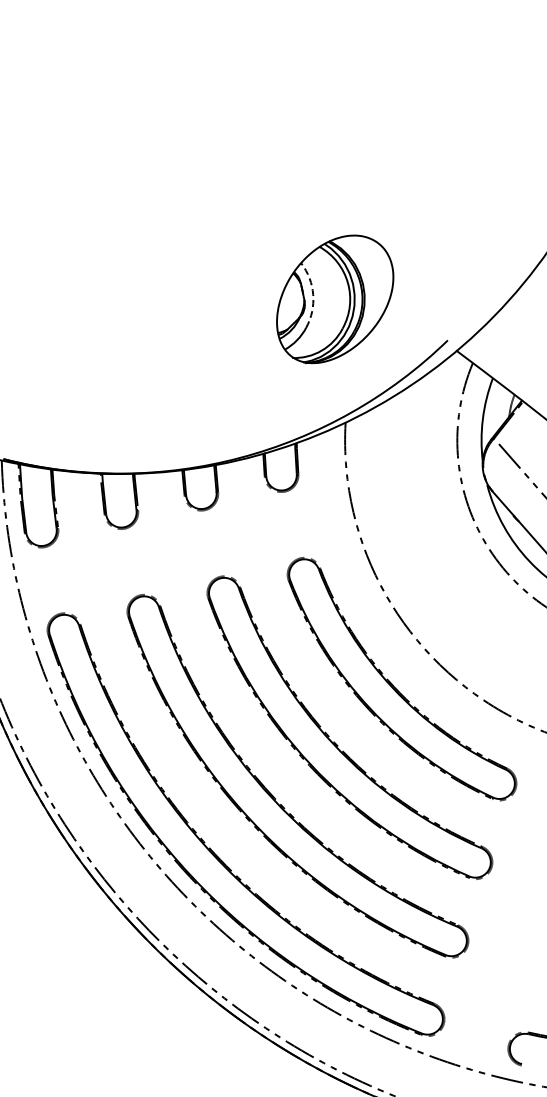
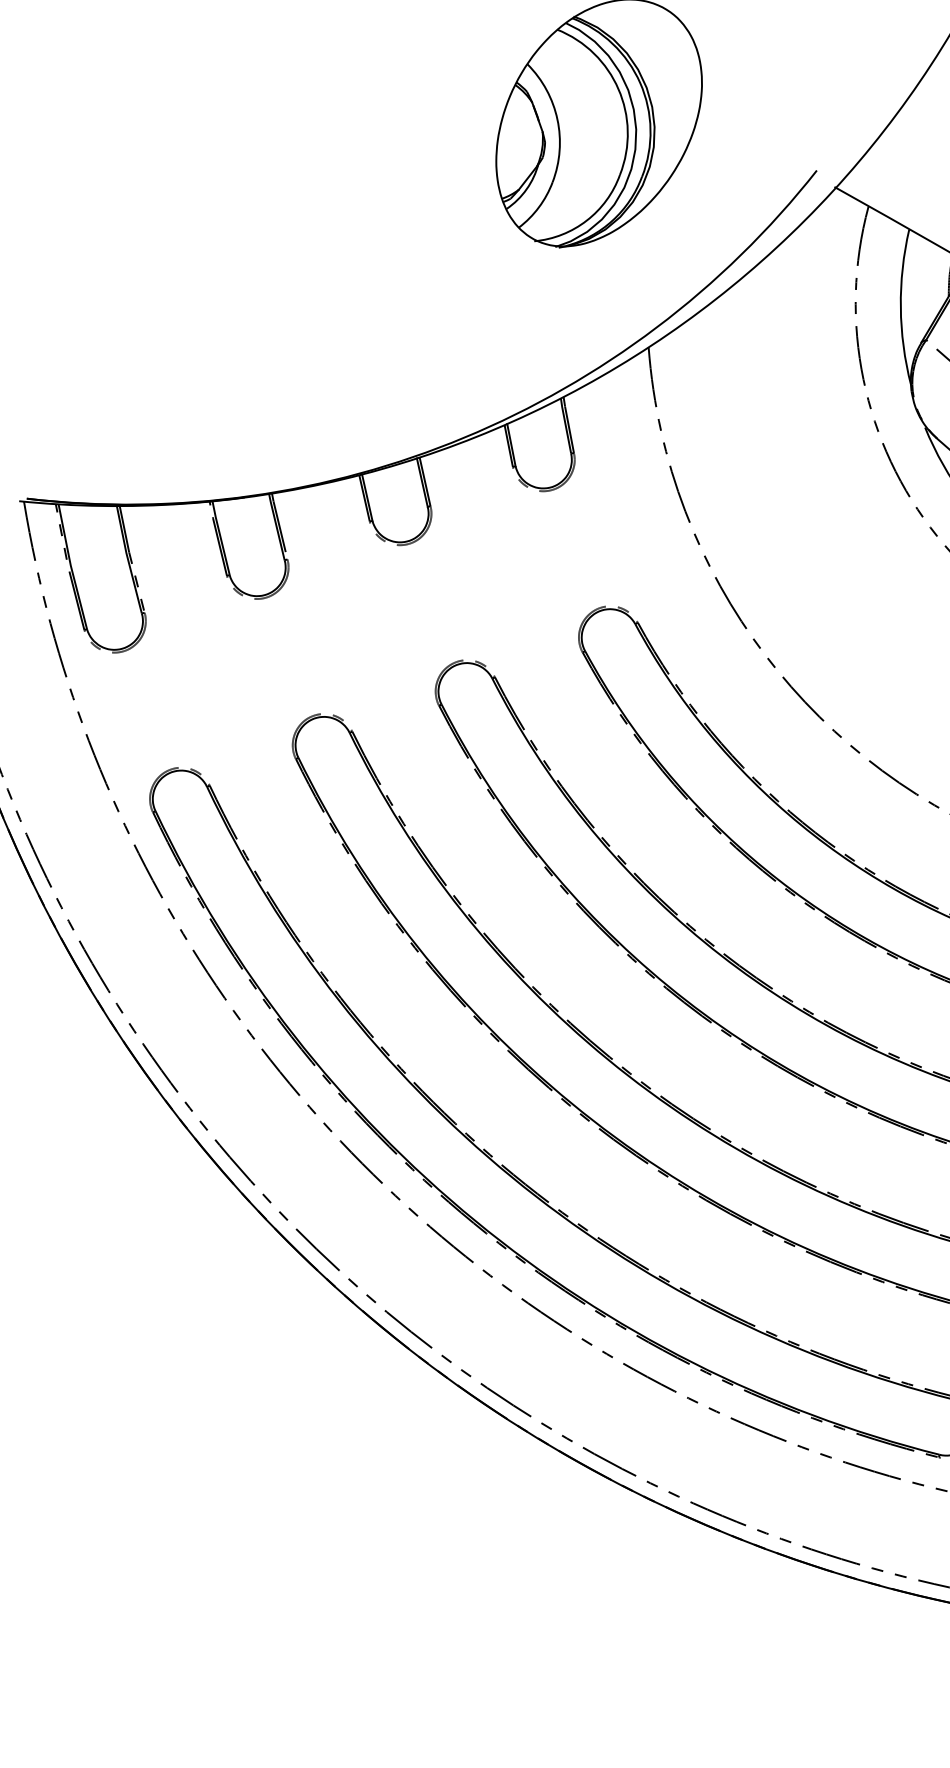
arc: (313, 294) -> (557, 118), dashed -> solid

